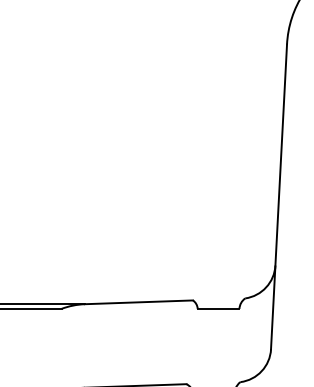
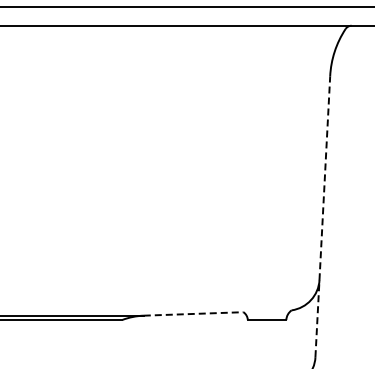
line: (278, 196) -> (322, 216), solid -> dashed
line: (138, 301) -> (193, 313), solid -> dashed

